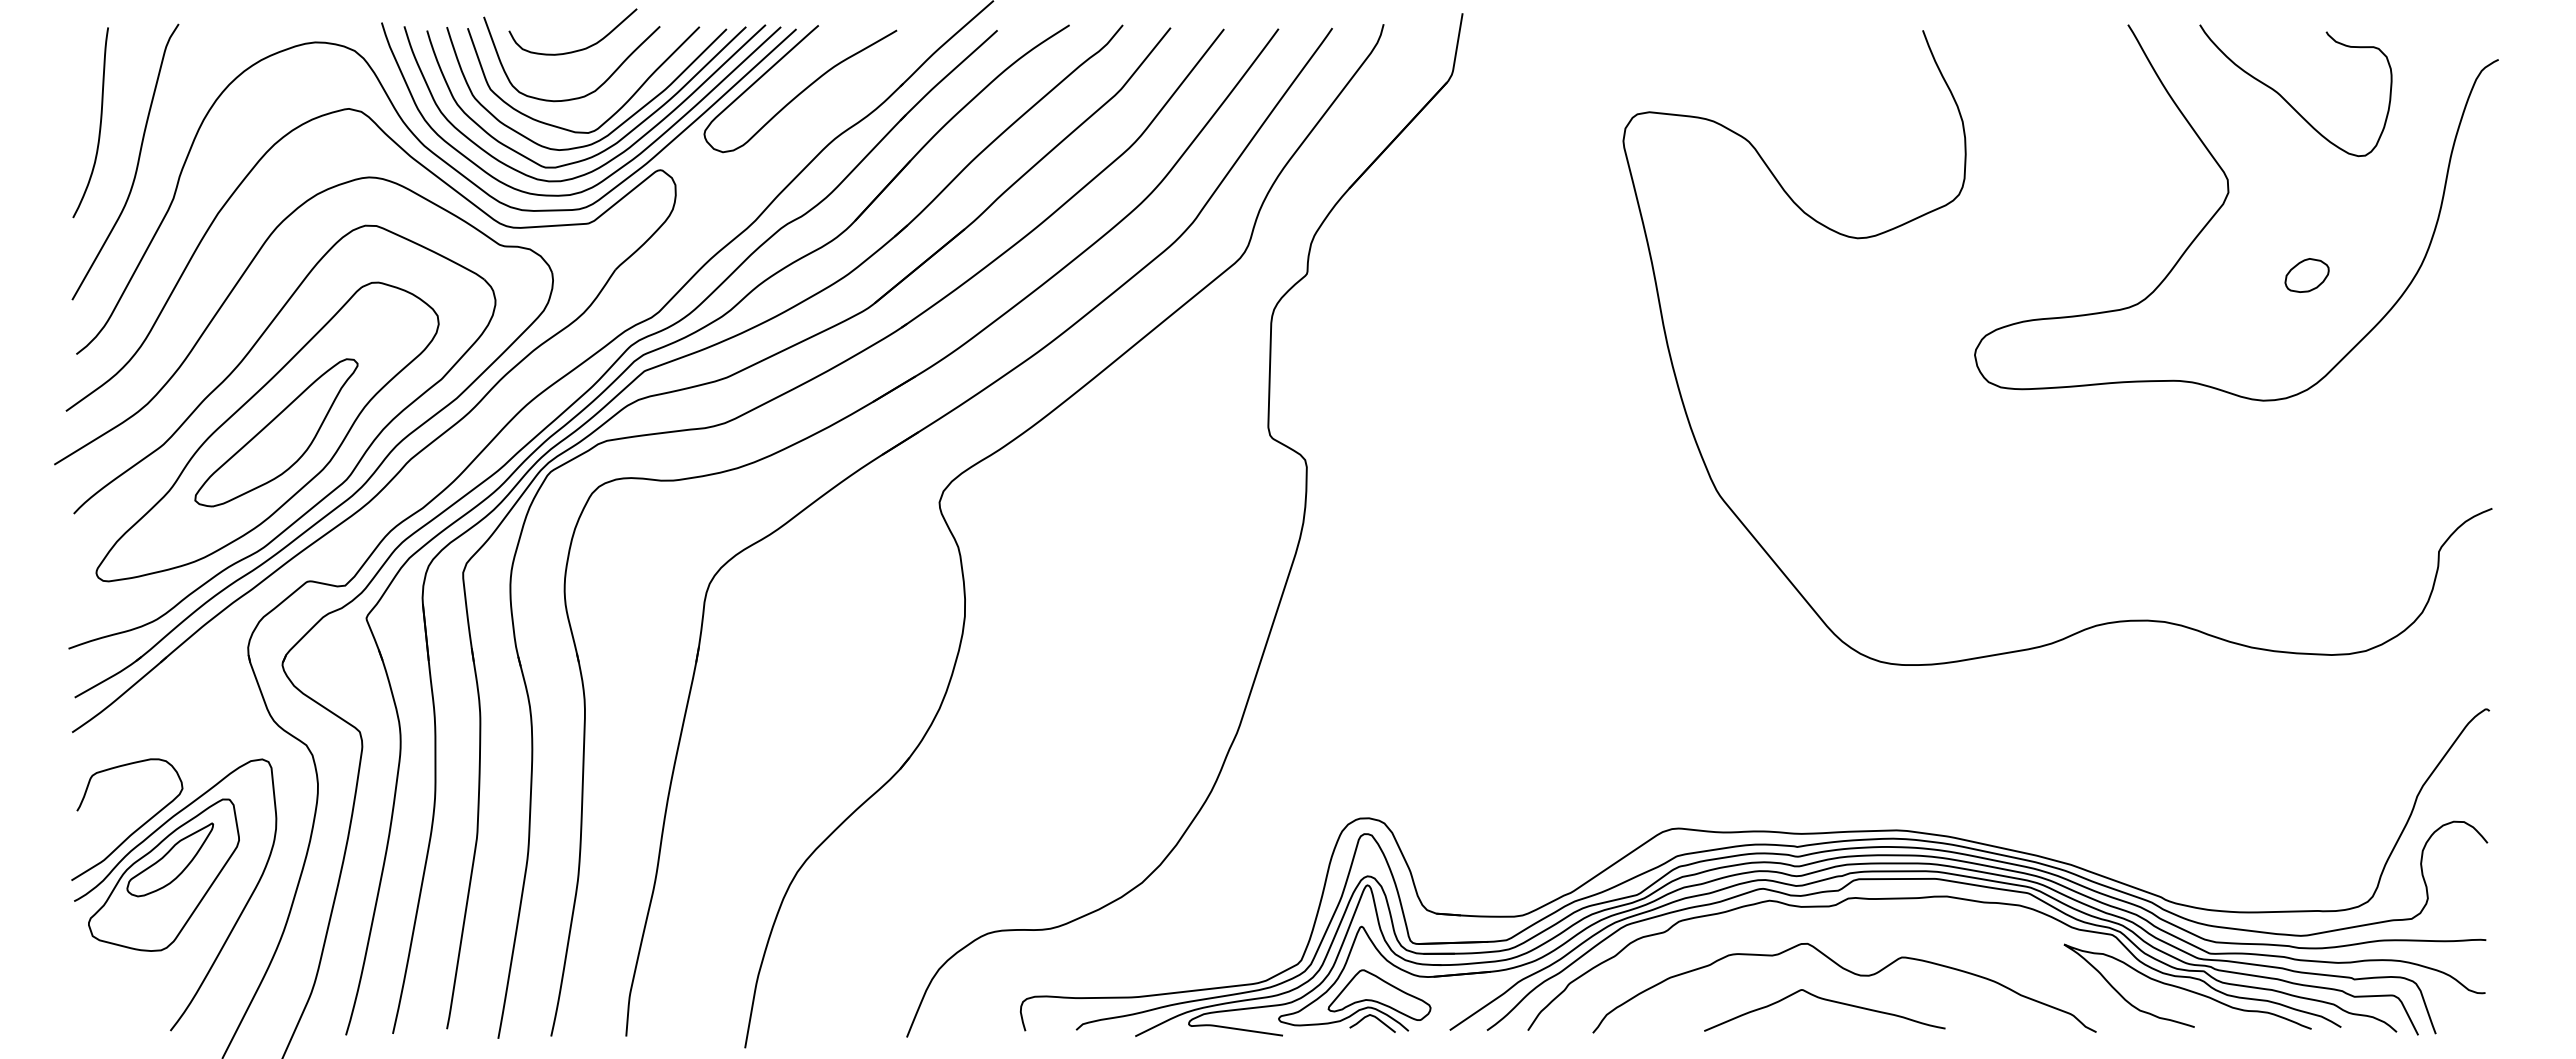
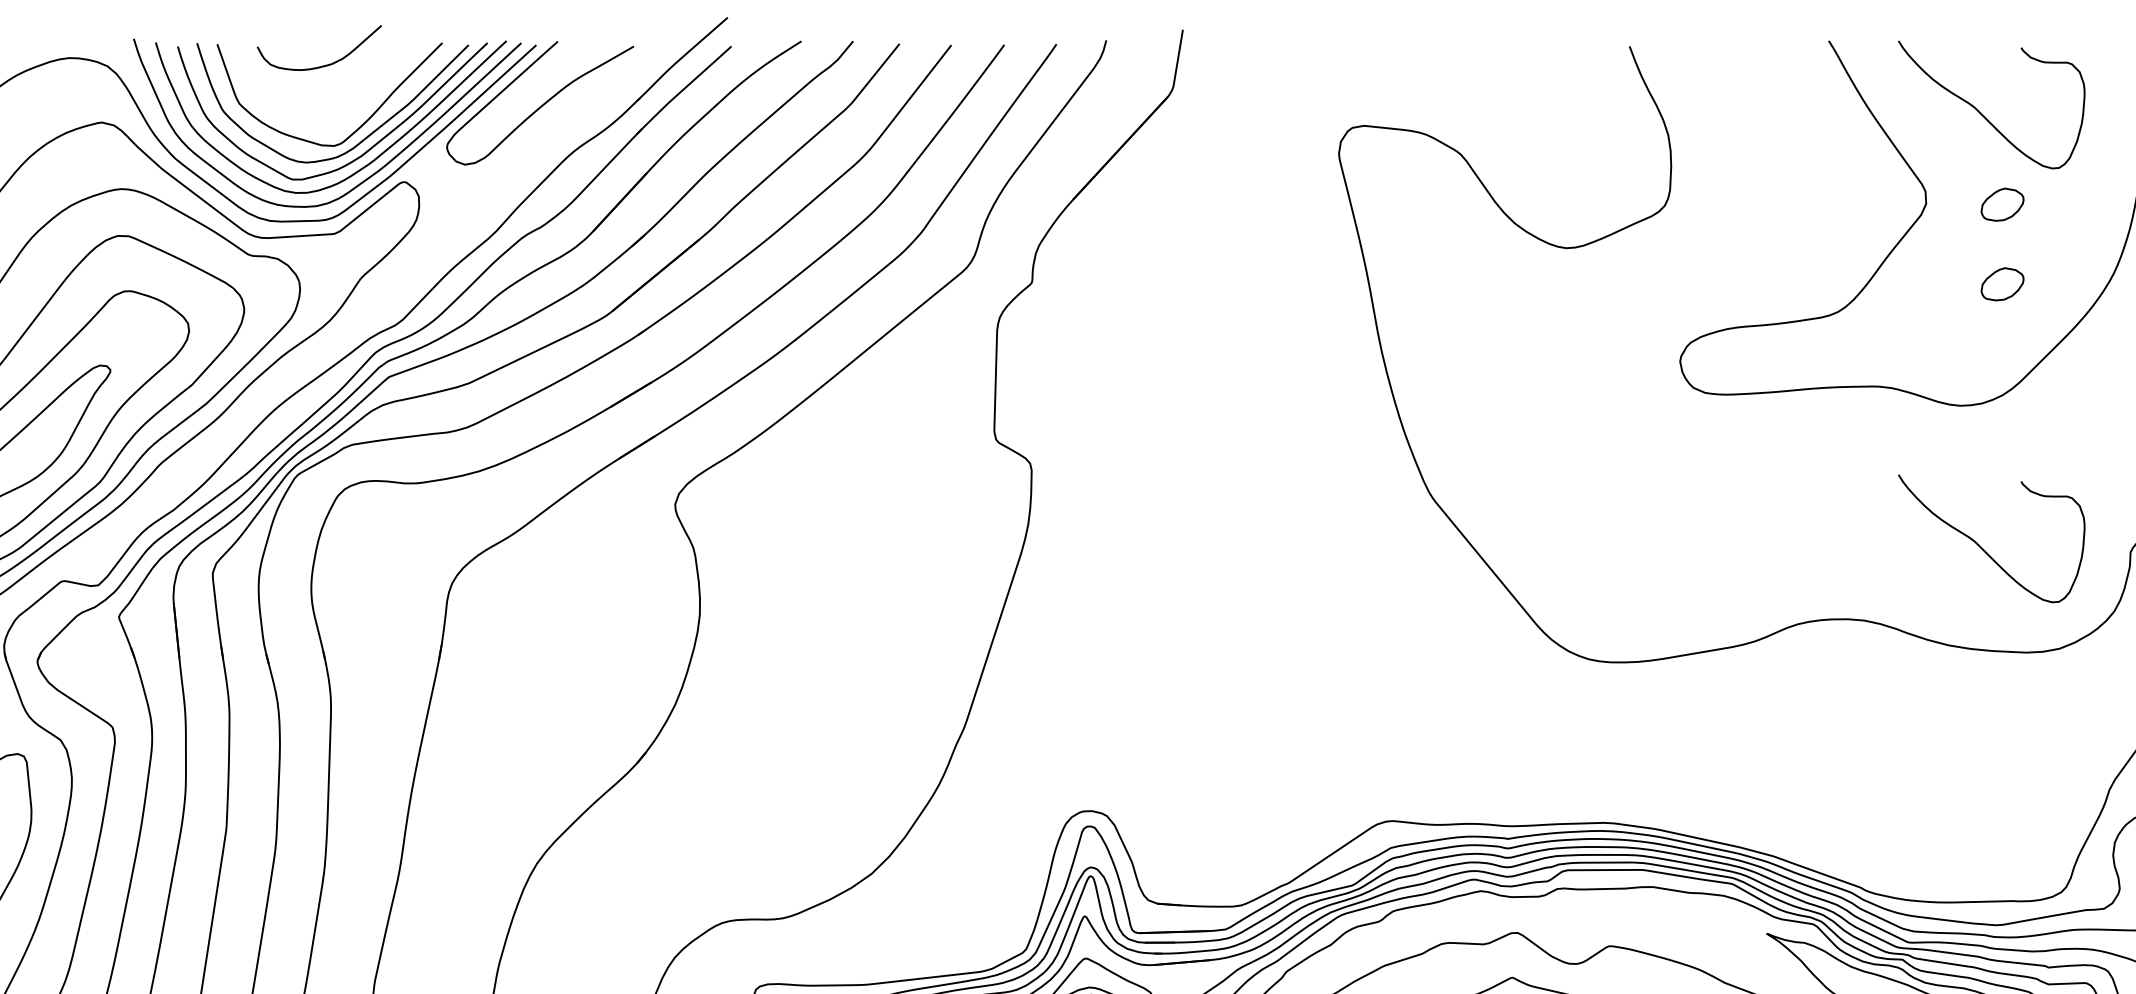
curve: (591, 91) -> (337, 105), removed
part: (2306, 193) -> (2001, 204), added
curve: (2285, 546) -> (1981, 547), added

